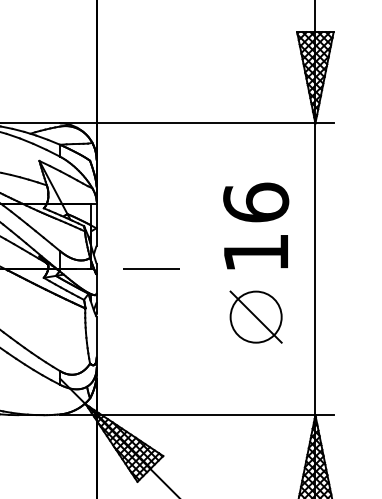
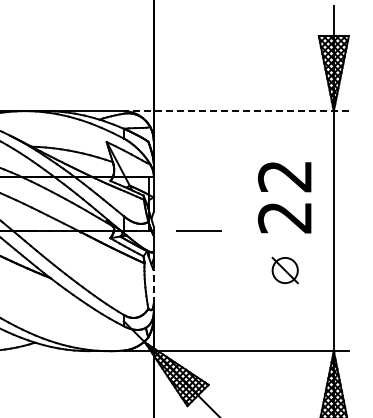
line: (197, 123) -> (236, 111), solid -> dashed
text: (255, 227) -> (284, 196), 16 -> 22
part: (256, 317) -> (285, 270), size x0.6
line: (96, 337) -> (153, 287), solid -> dashed

